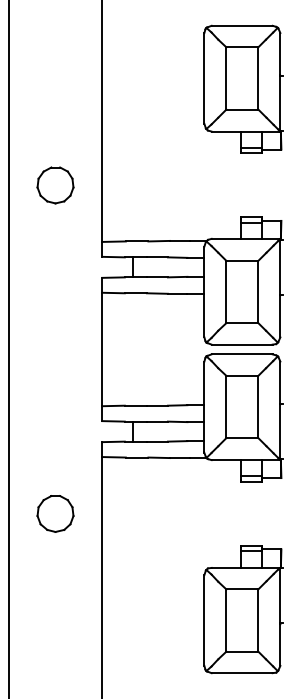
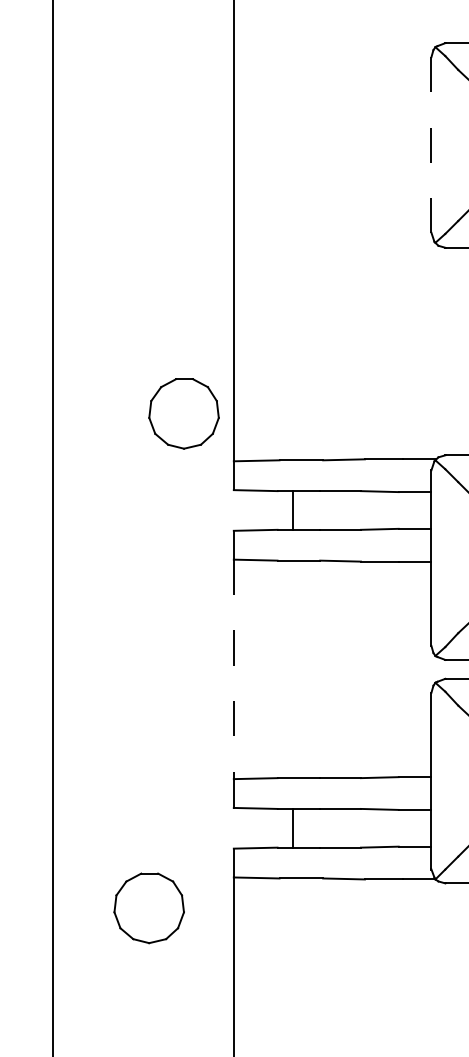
line: (204, 78) -> (431, 145), solid -> dashed
part: (55, 185) -> (184, 413), moved
line: (102, 349) -> (234, 669), solid -> dashed
part: (55, 513) -> (149, 907), moved

